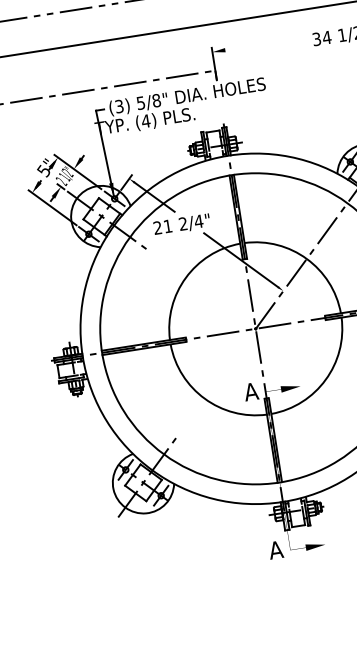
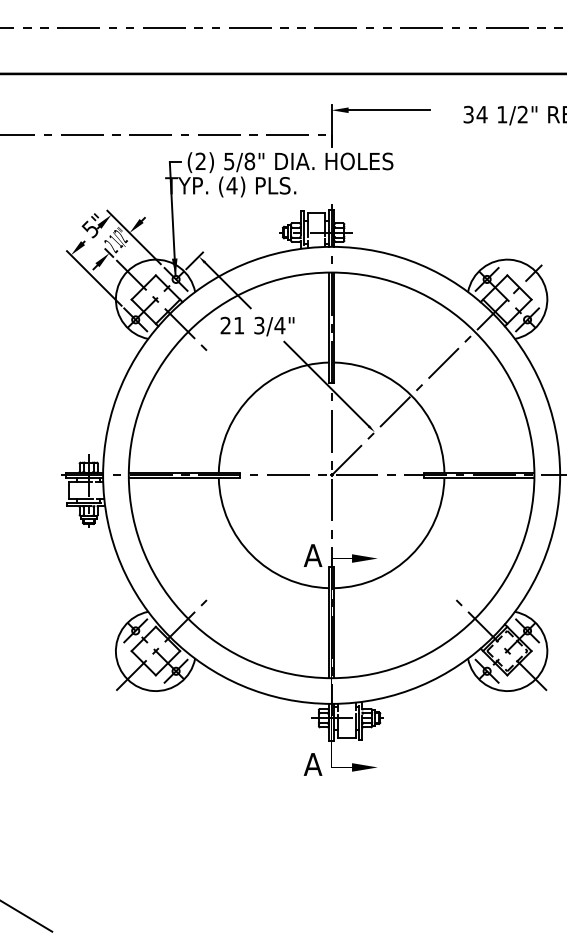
line: (253, 45) -> (385, 110), added
text: (119, 106) -> (200, 161), (3) -> (2)
text: (183, 223) -> (259, 325), 2/4" -> 3/4"

